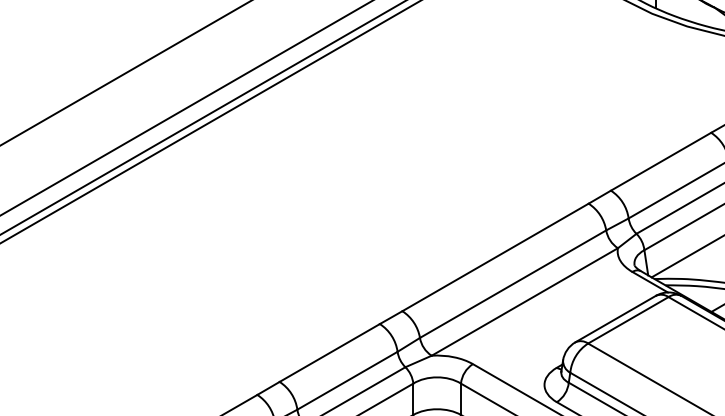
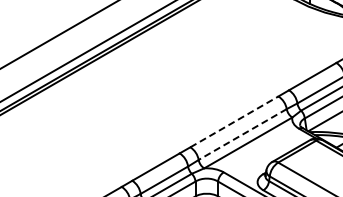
line: (495, 256) -> (234, 121), solid -> dashed
line: (512, 284) -> (242, 134), solid -> dashed

